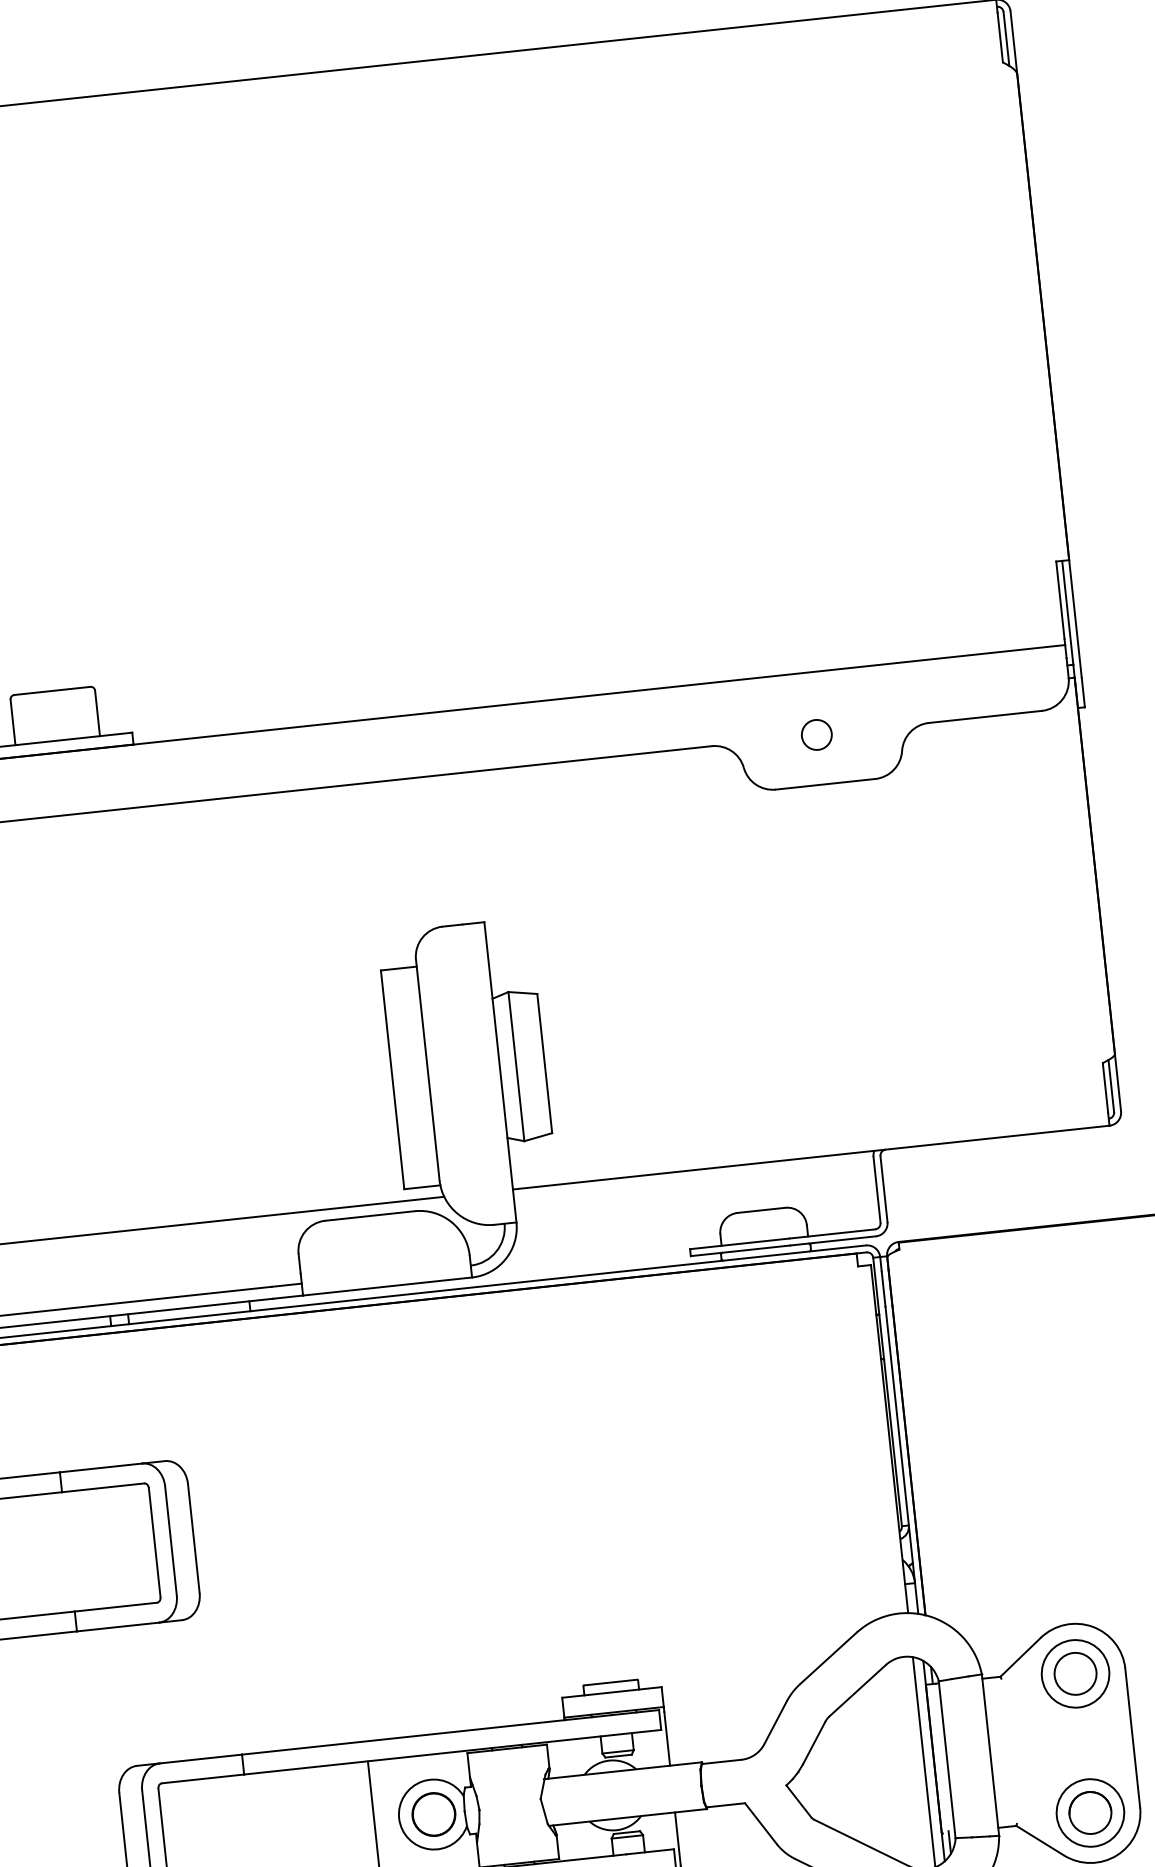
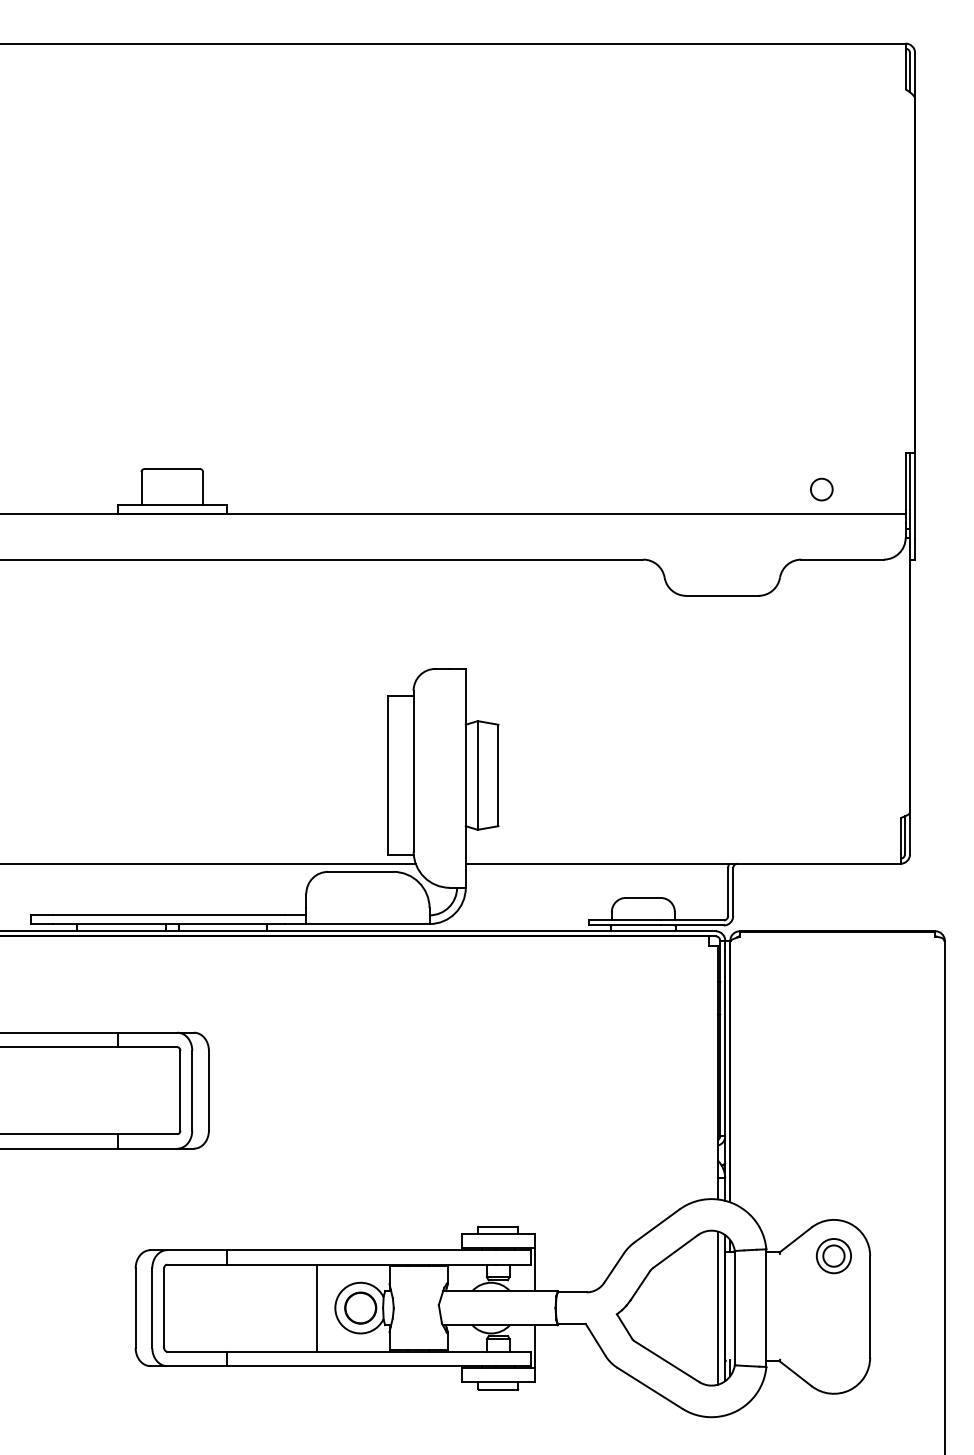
circle: (816, 734) -> (821, 489), moved
part: (1074, 1673) -> (833, 1255), size x0.7
part: (1089, 1812) -> (833, 1357), removed

